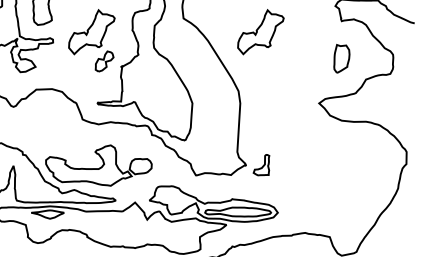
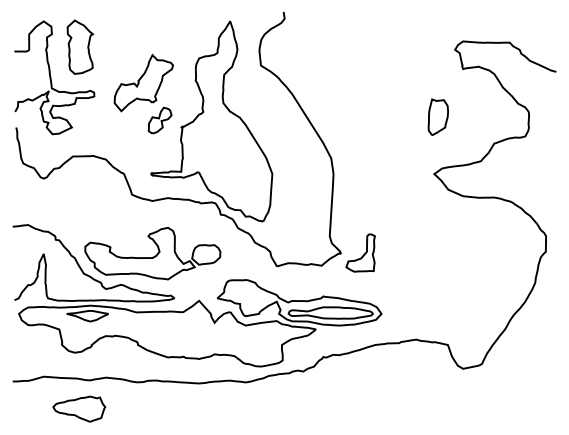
part: (260, 31) -> (359, 82), removed
part: (341, 58) -> (437, 116), moved
part: (261, 164) -> (360, 252), size x1.43

